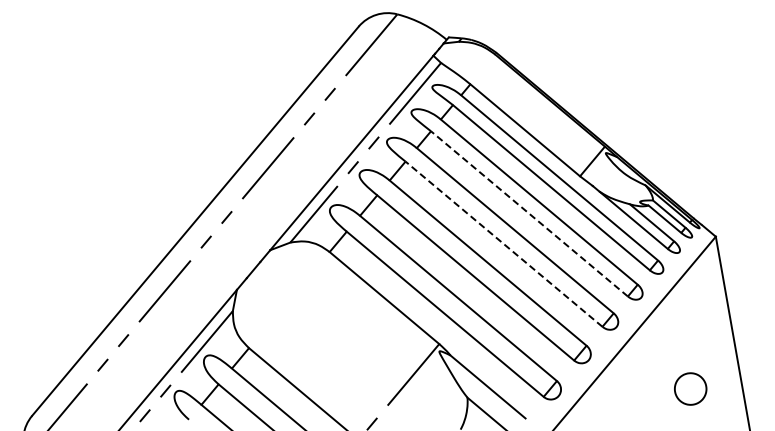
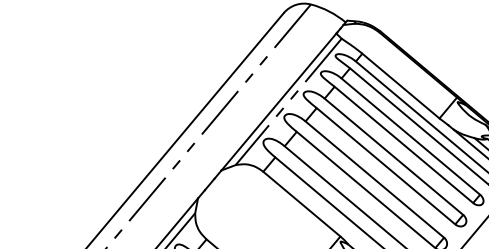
line: (529, 213) -> (403, 144), dashed -> solid
line: (504, 244) -> (386, 166), dashed -> solid

